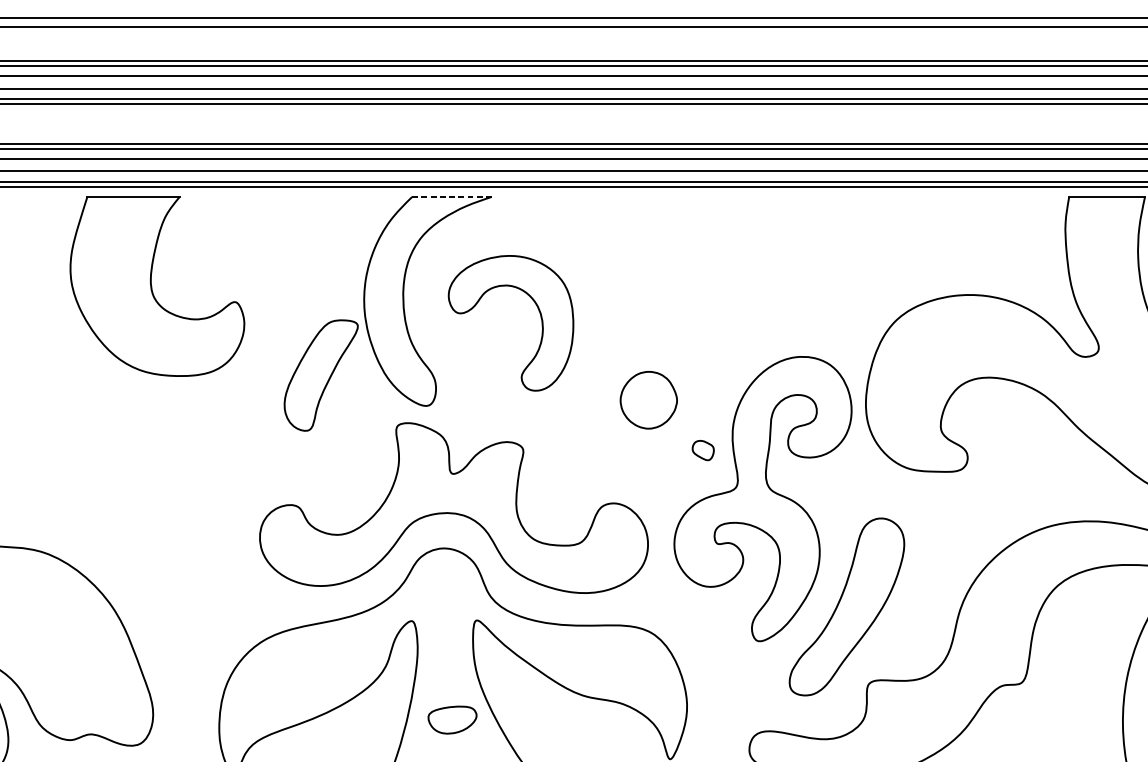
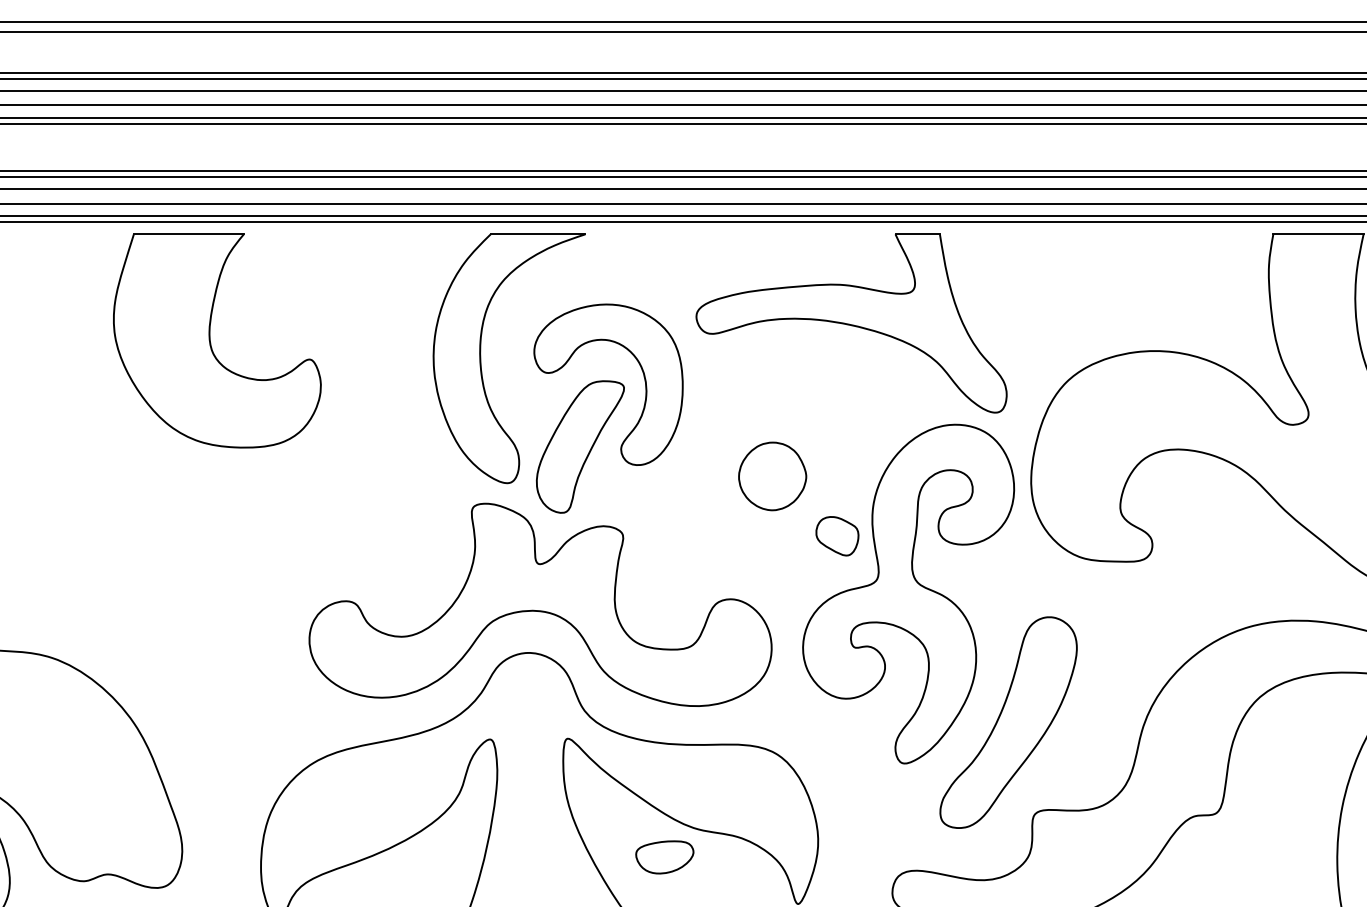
line: (452, 197) -> (538, 234), dashed -> solid
part: (715, 271) -> (851, 323), added
part: (152, 288) -> (211, 343), moved
part: (321, 375) -> (580, 446), moved
part: (703, 450) -> (837, 536), size x1.67
part: (452, 720) -> (664, 857), moved

